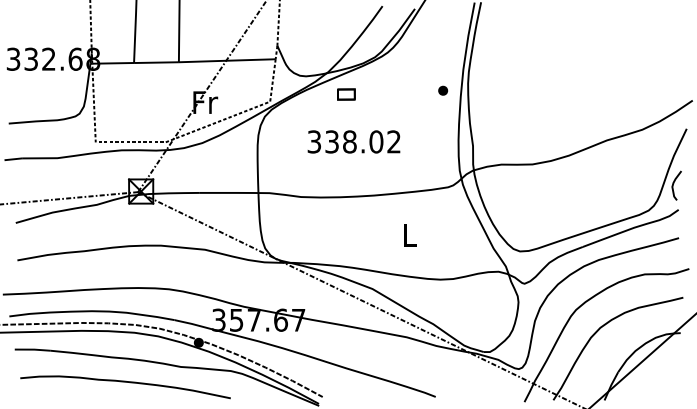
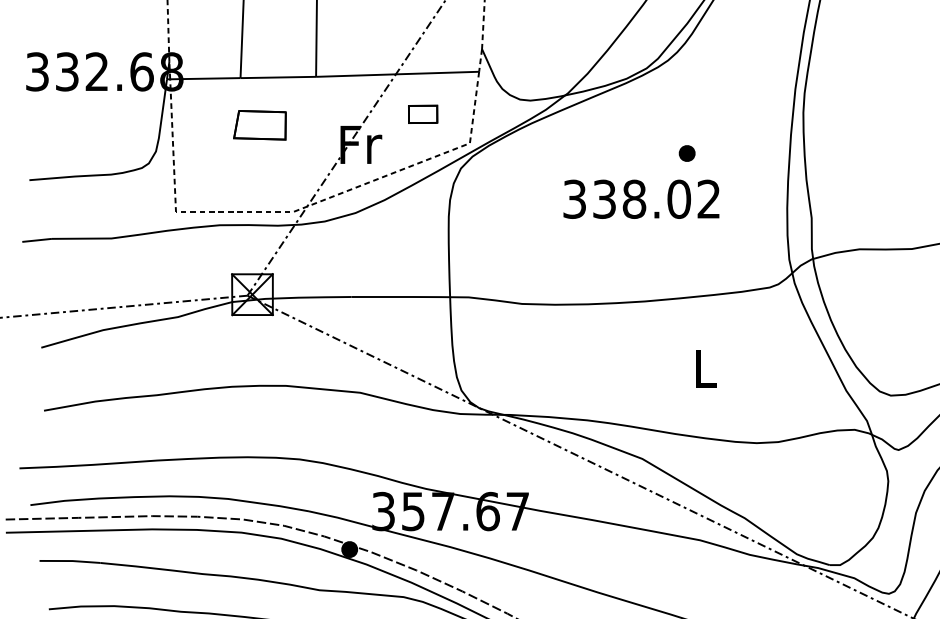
part: (145, 90) -> (259, 124), added
part: (443, 90) -> (687, 153), moved
part: (346, 94) -> (423, 114), moved
text: (353, 141) -> (640, 198), moved

